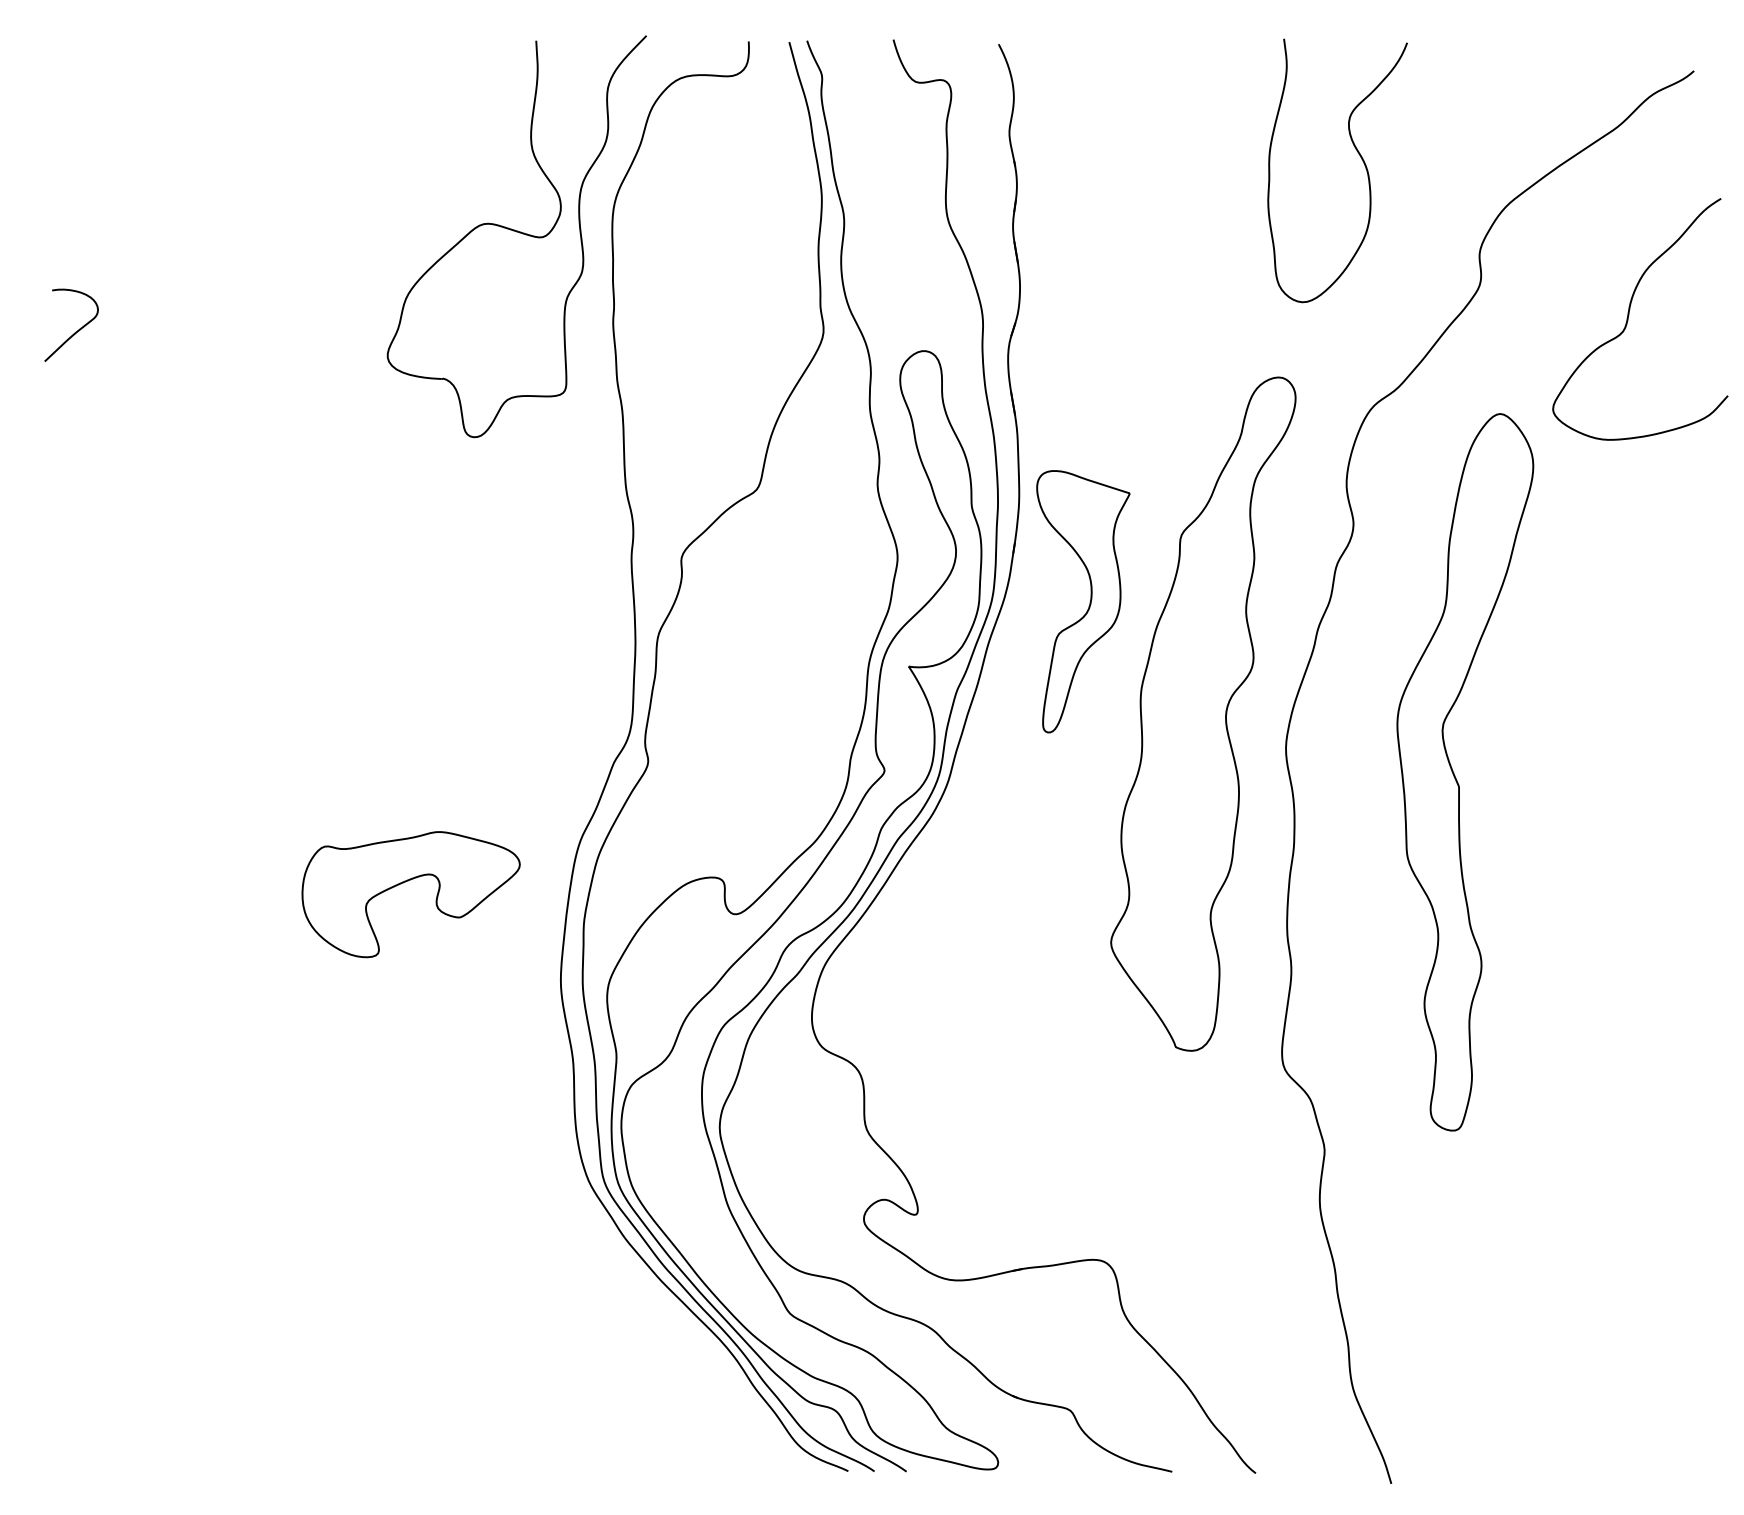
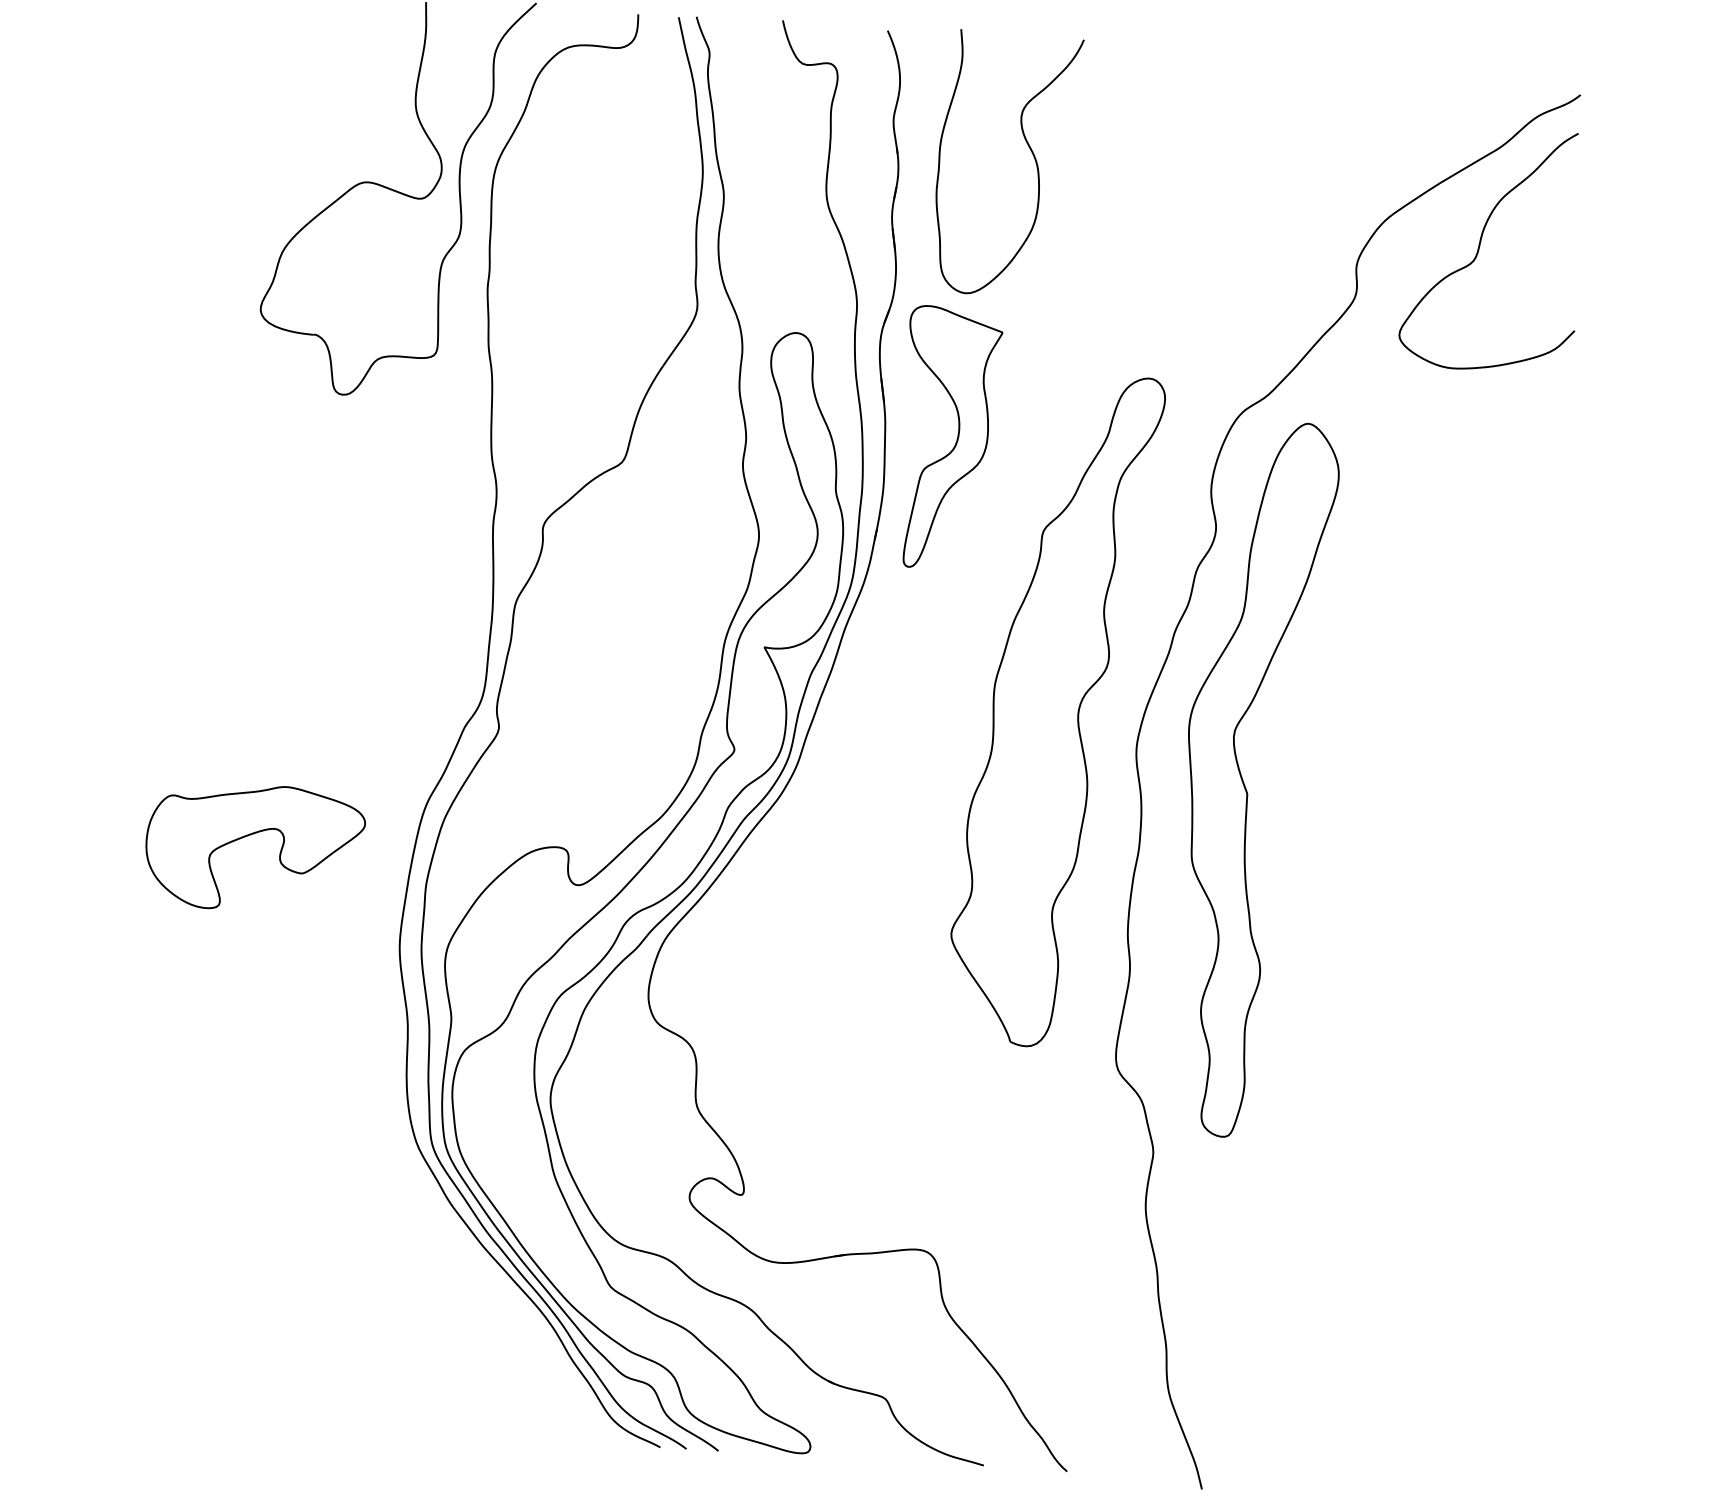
curve: (1358, 154) -> (1029, 148), moved
curve: (1629, 315) -> (1480, 245), moved
part: (1089, 602) -> (956, 439), moved
part: (1456, 777) -> (1245, 784), moved

